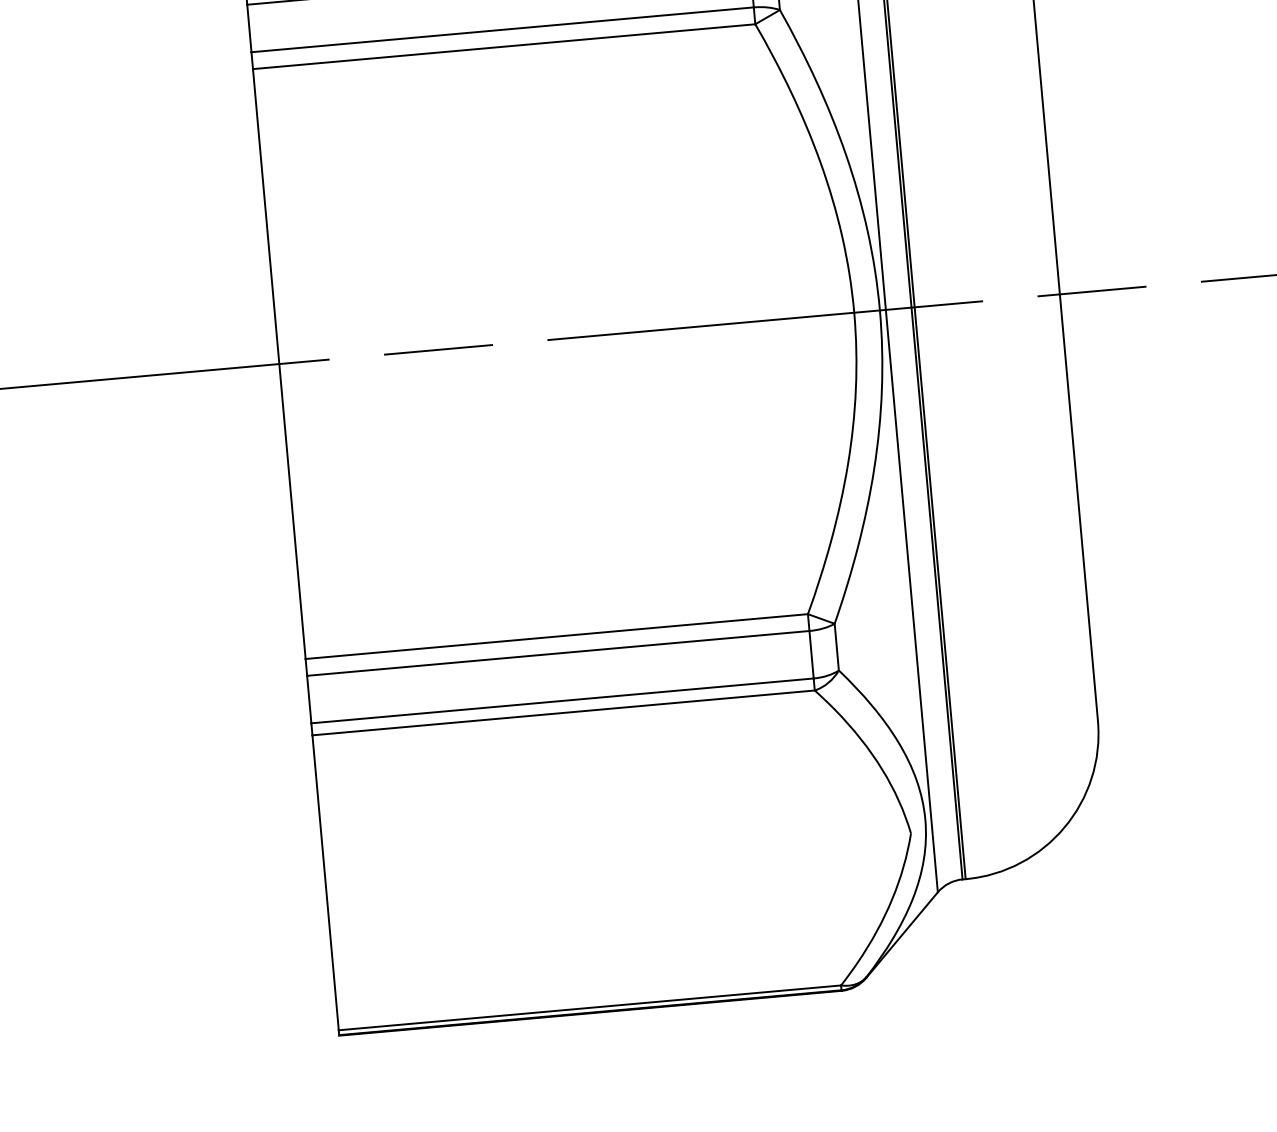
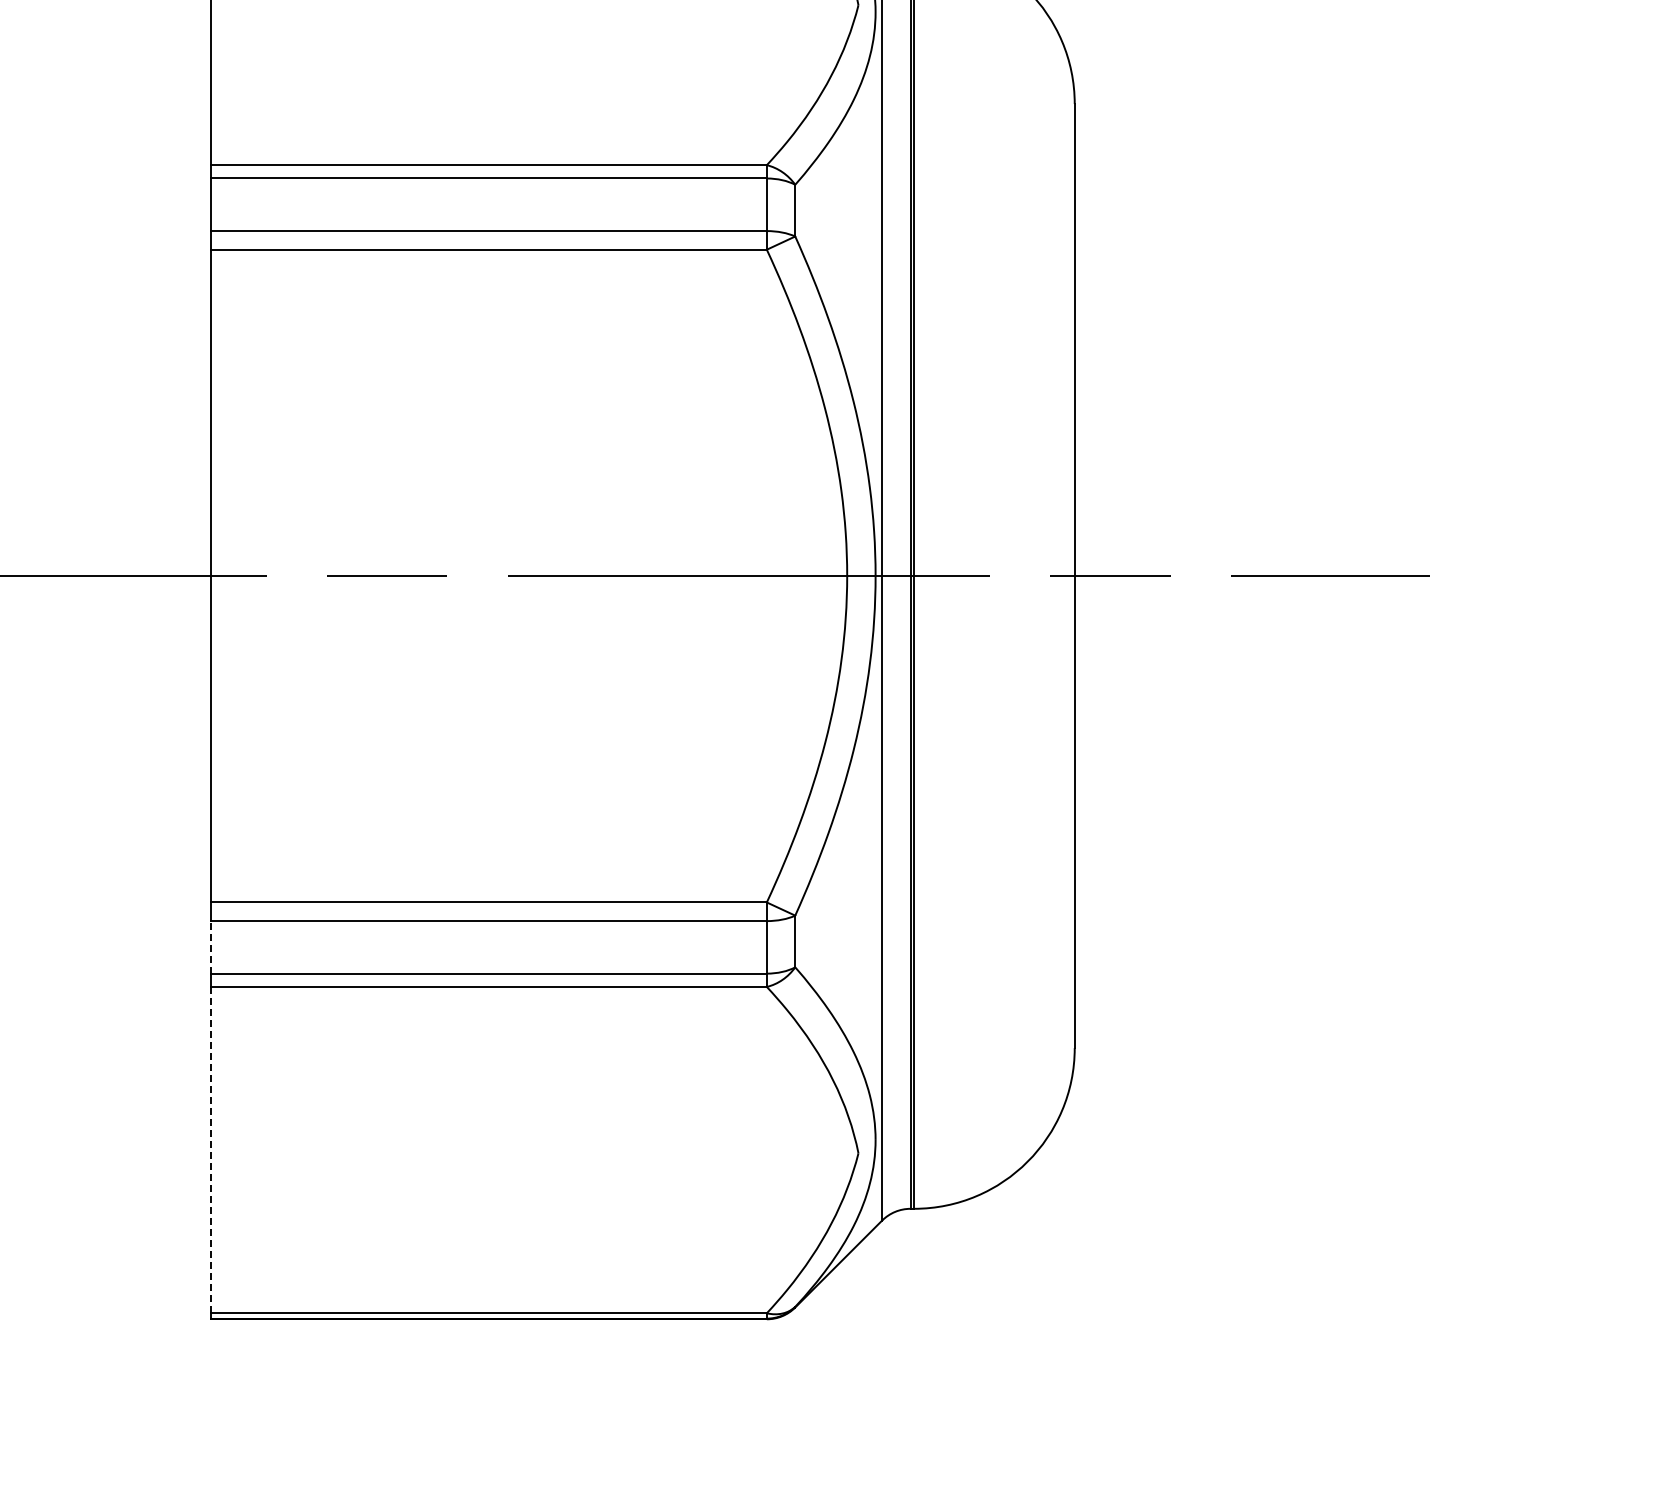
line: (309, 698) -> (211, 946), solid -> dashed
line: (326, 882) -> (211, 1149), solid -> dashed

